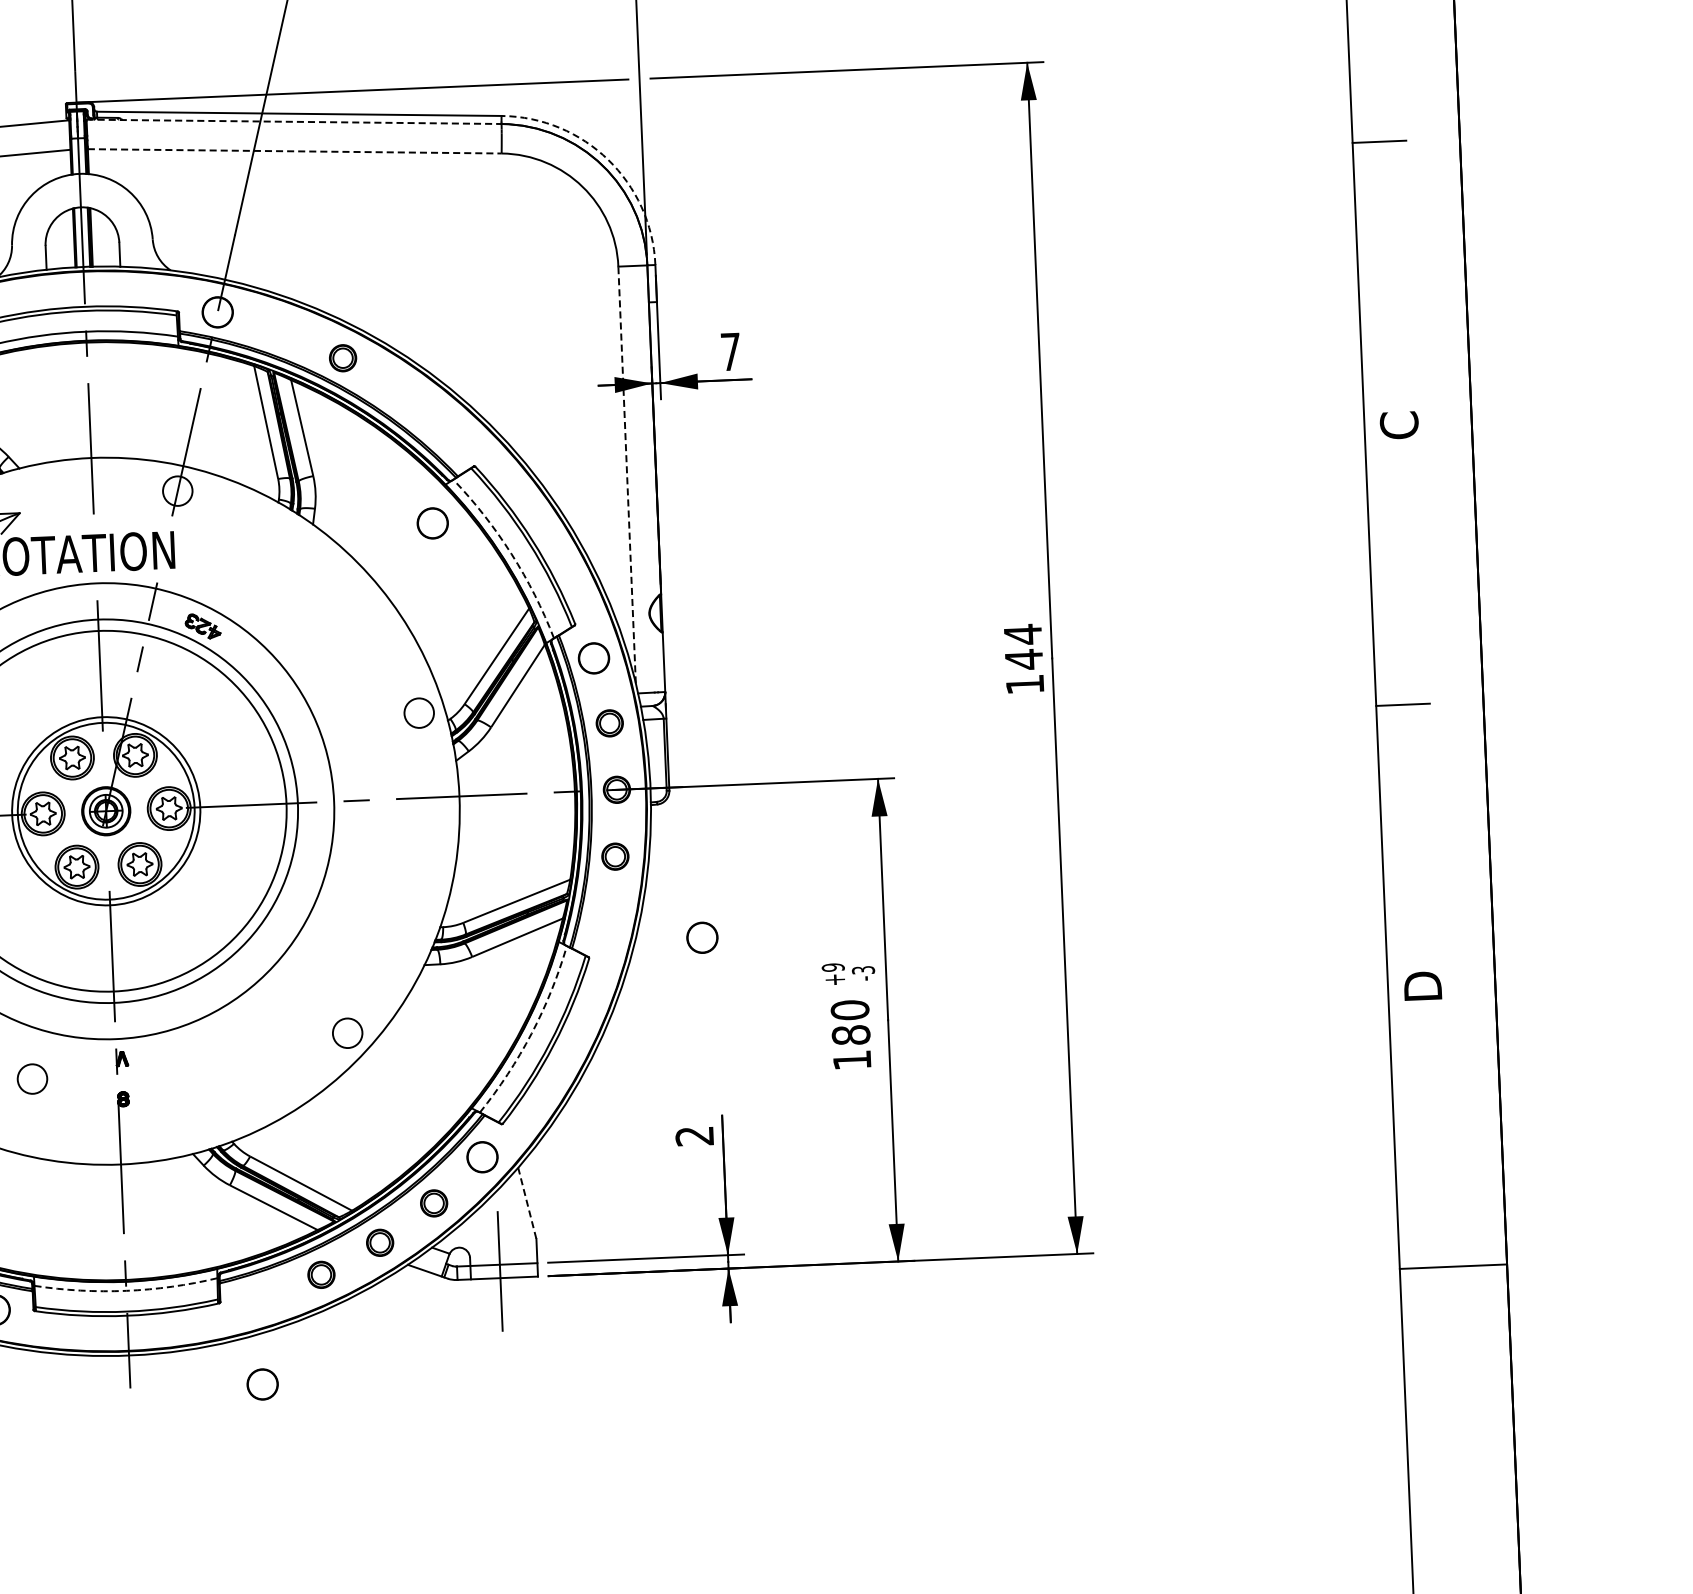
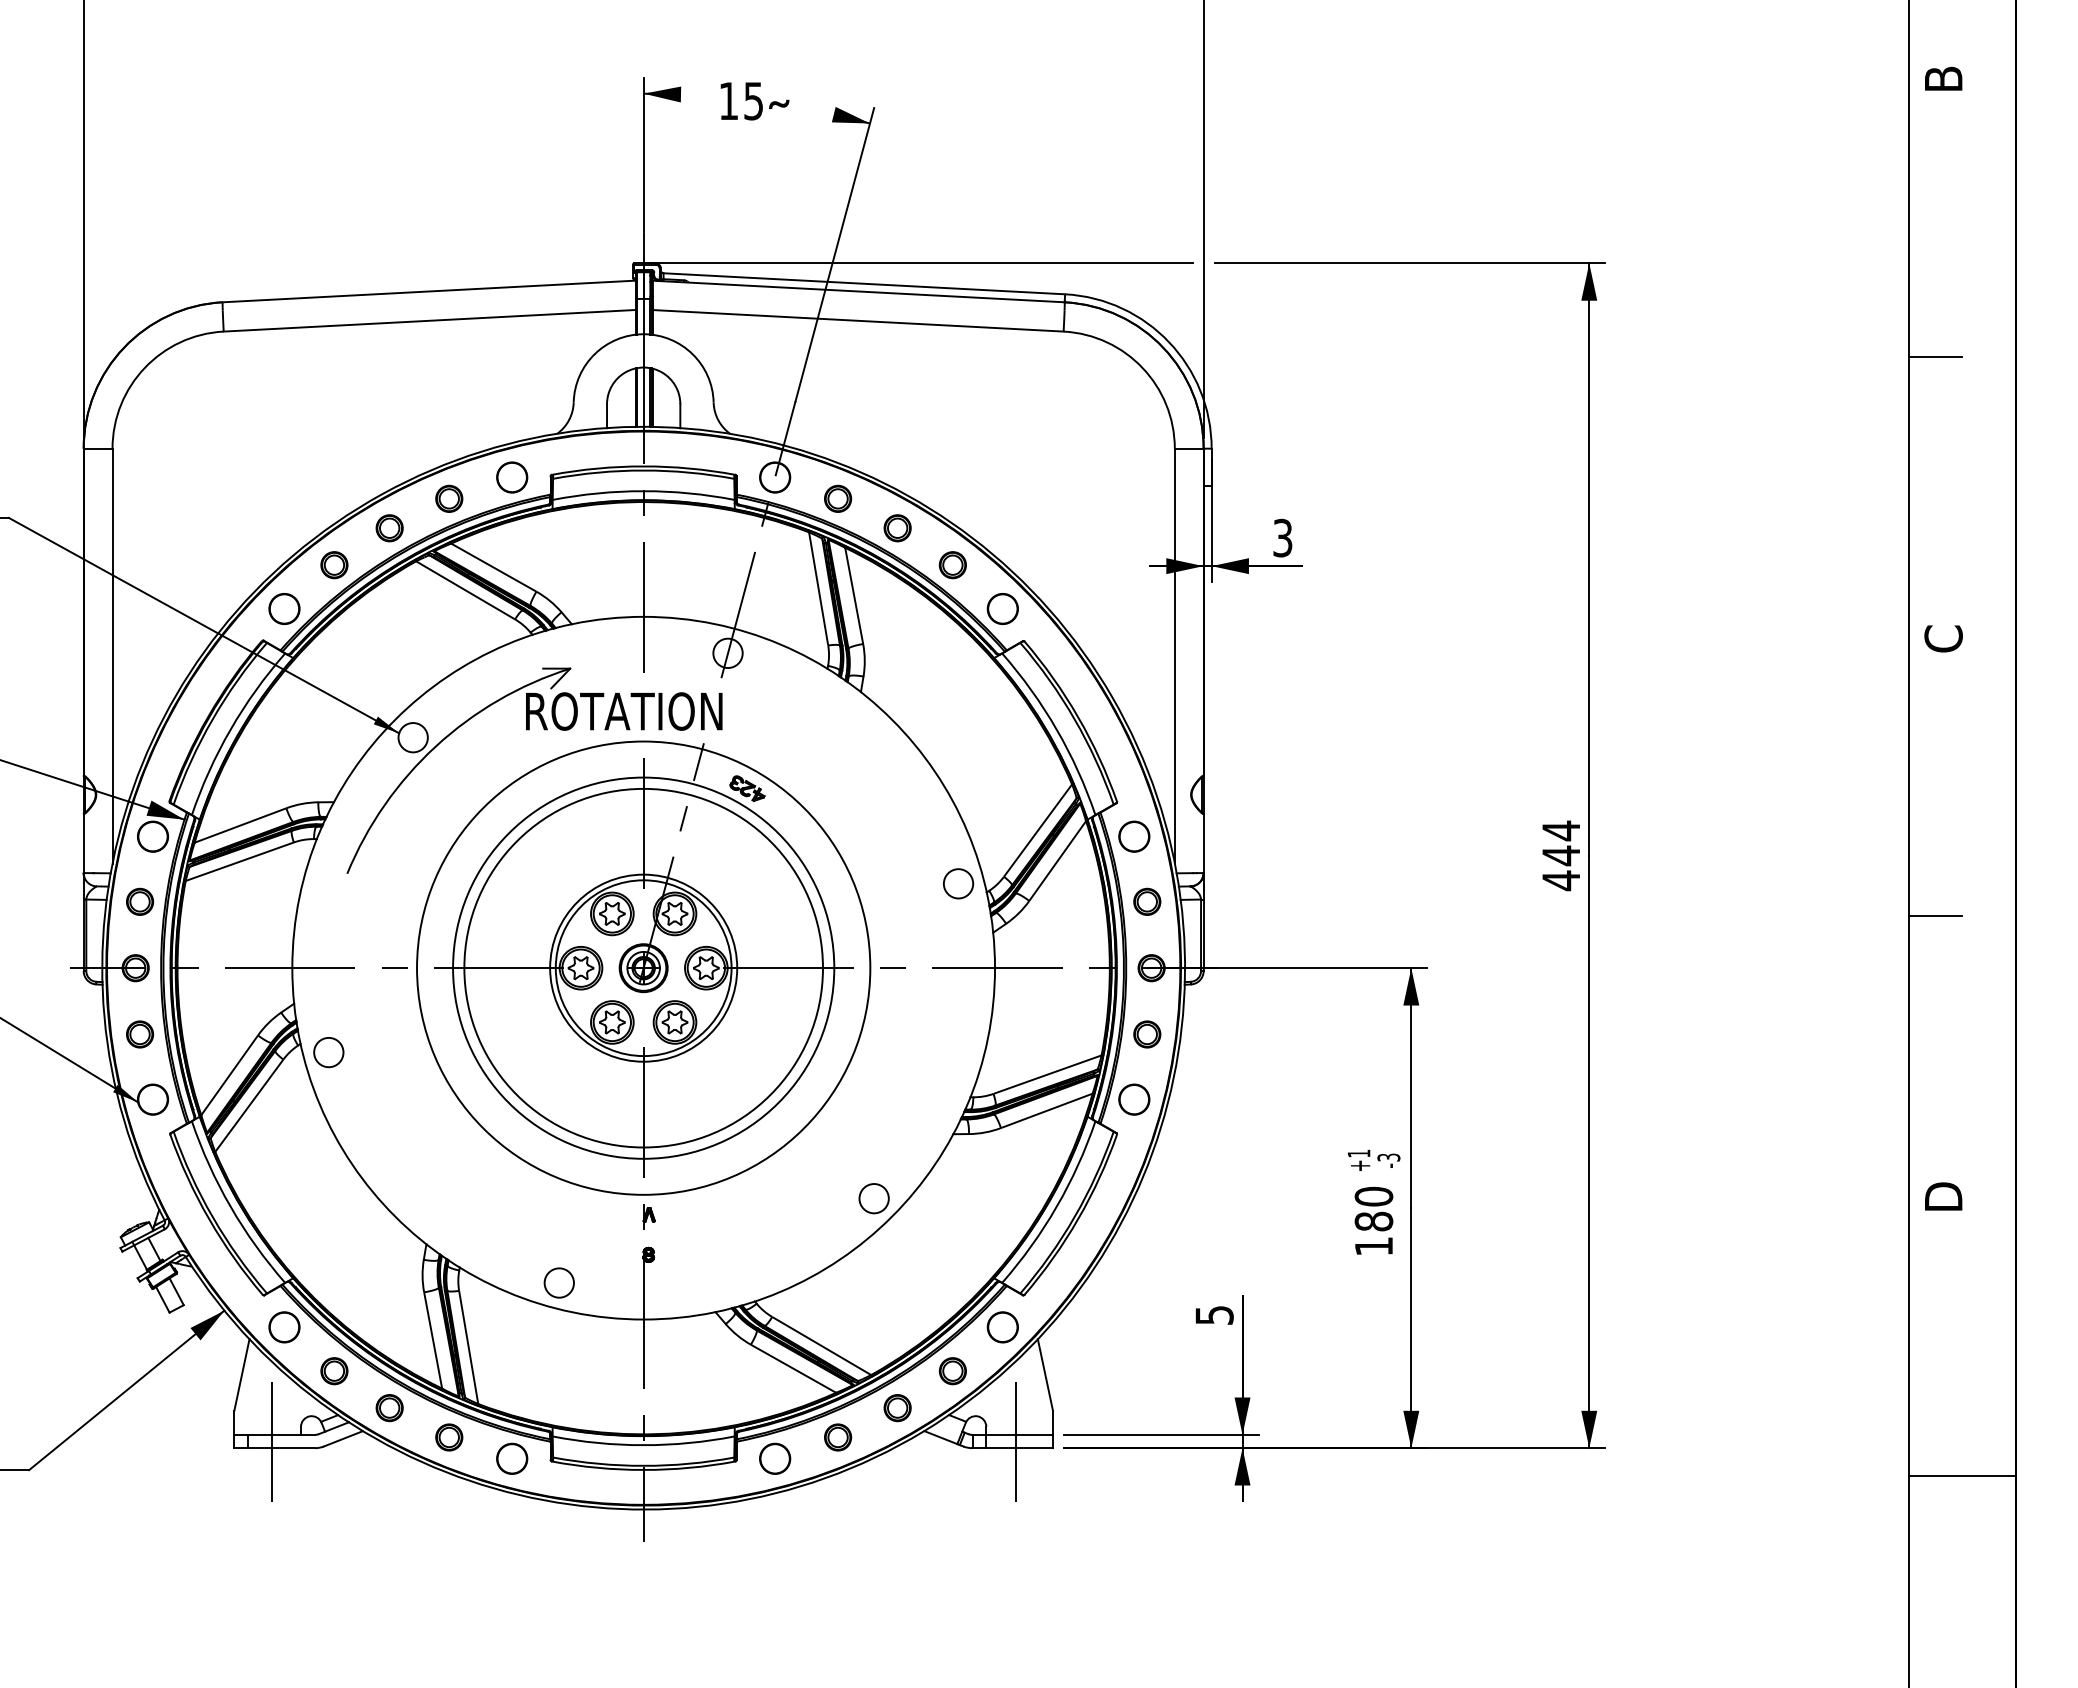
line: (294, 121) -> (859, 291), dashed -> solid
line: (294, 151) -> (858, 320), dashed -> solid
arc: (608, 160) -> (1169, 342), dashed -> solid
part: (282, 330) -> (838, 498), added
text: (730, 351) -> (1282, 537), 7 -> 3
part: (399, 393) -> (952, 565), added
line: (626, 474) -> (1174, 655), dashed -> solid
circle: (432, 522) -> (1002, 608), moved
arc: (511, 553) -> (1056, 729), dashed -> solid
text: (1024, 684) -> (1560, 880), 144 -> 444
circle: (702, 937) -> (1134, 1099), moved
text: (832, 967) -> (1358, 1153), +9 -> +1
arc: (531, 1033) -> (1056, 1206), dashed -> solid
circle: (31, 1078) -> (558, 1282), moved
text: (694, 1136) -> (1214, 1315), 2 -> 5
line: (527, 1203) -> (1045, 1375), dashed -> solid
arc: (126, 1291) -> (643, 1445), dashed -> solid
circle: (263, 1384) -> (775, 1458), moved

